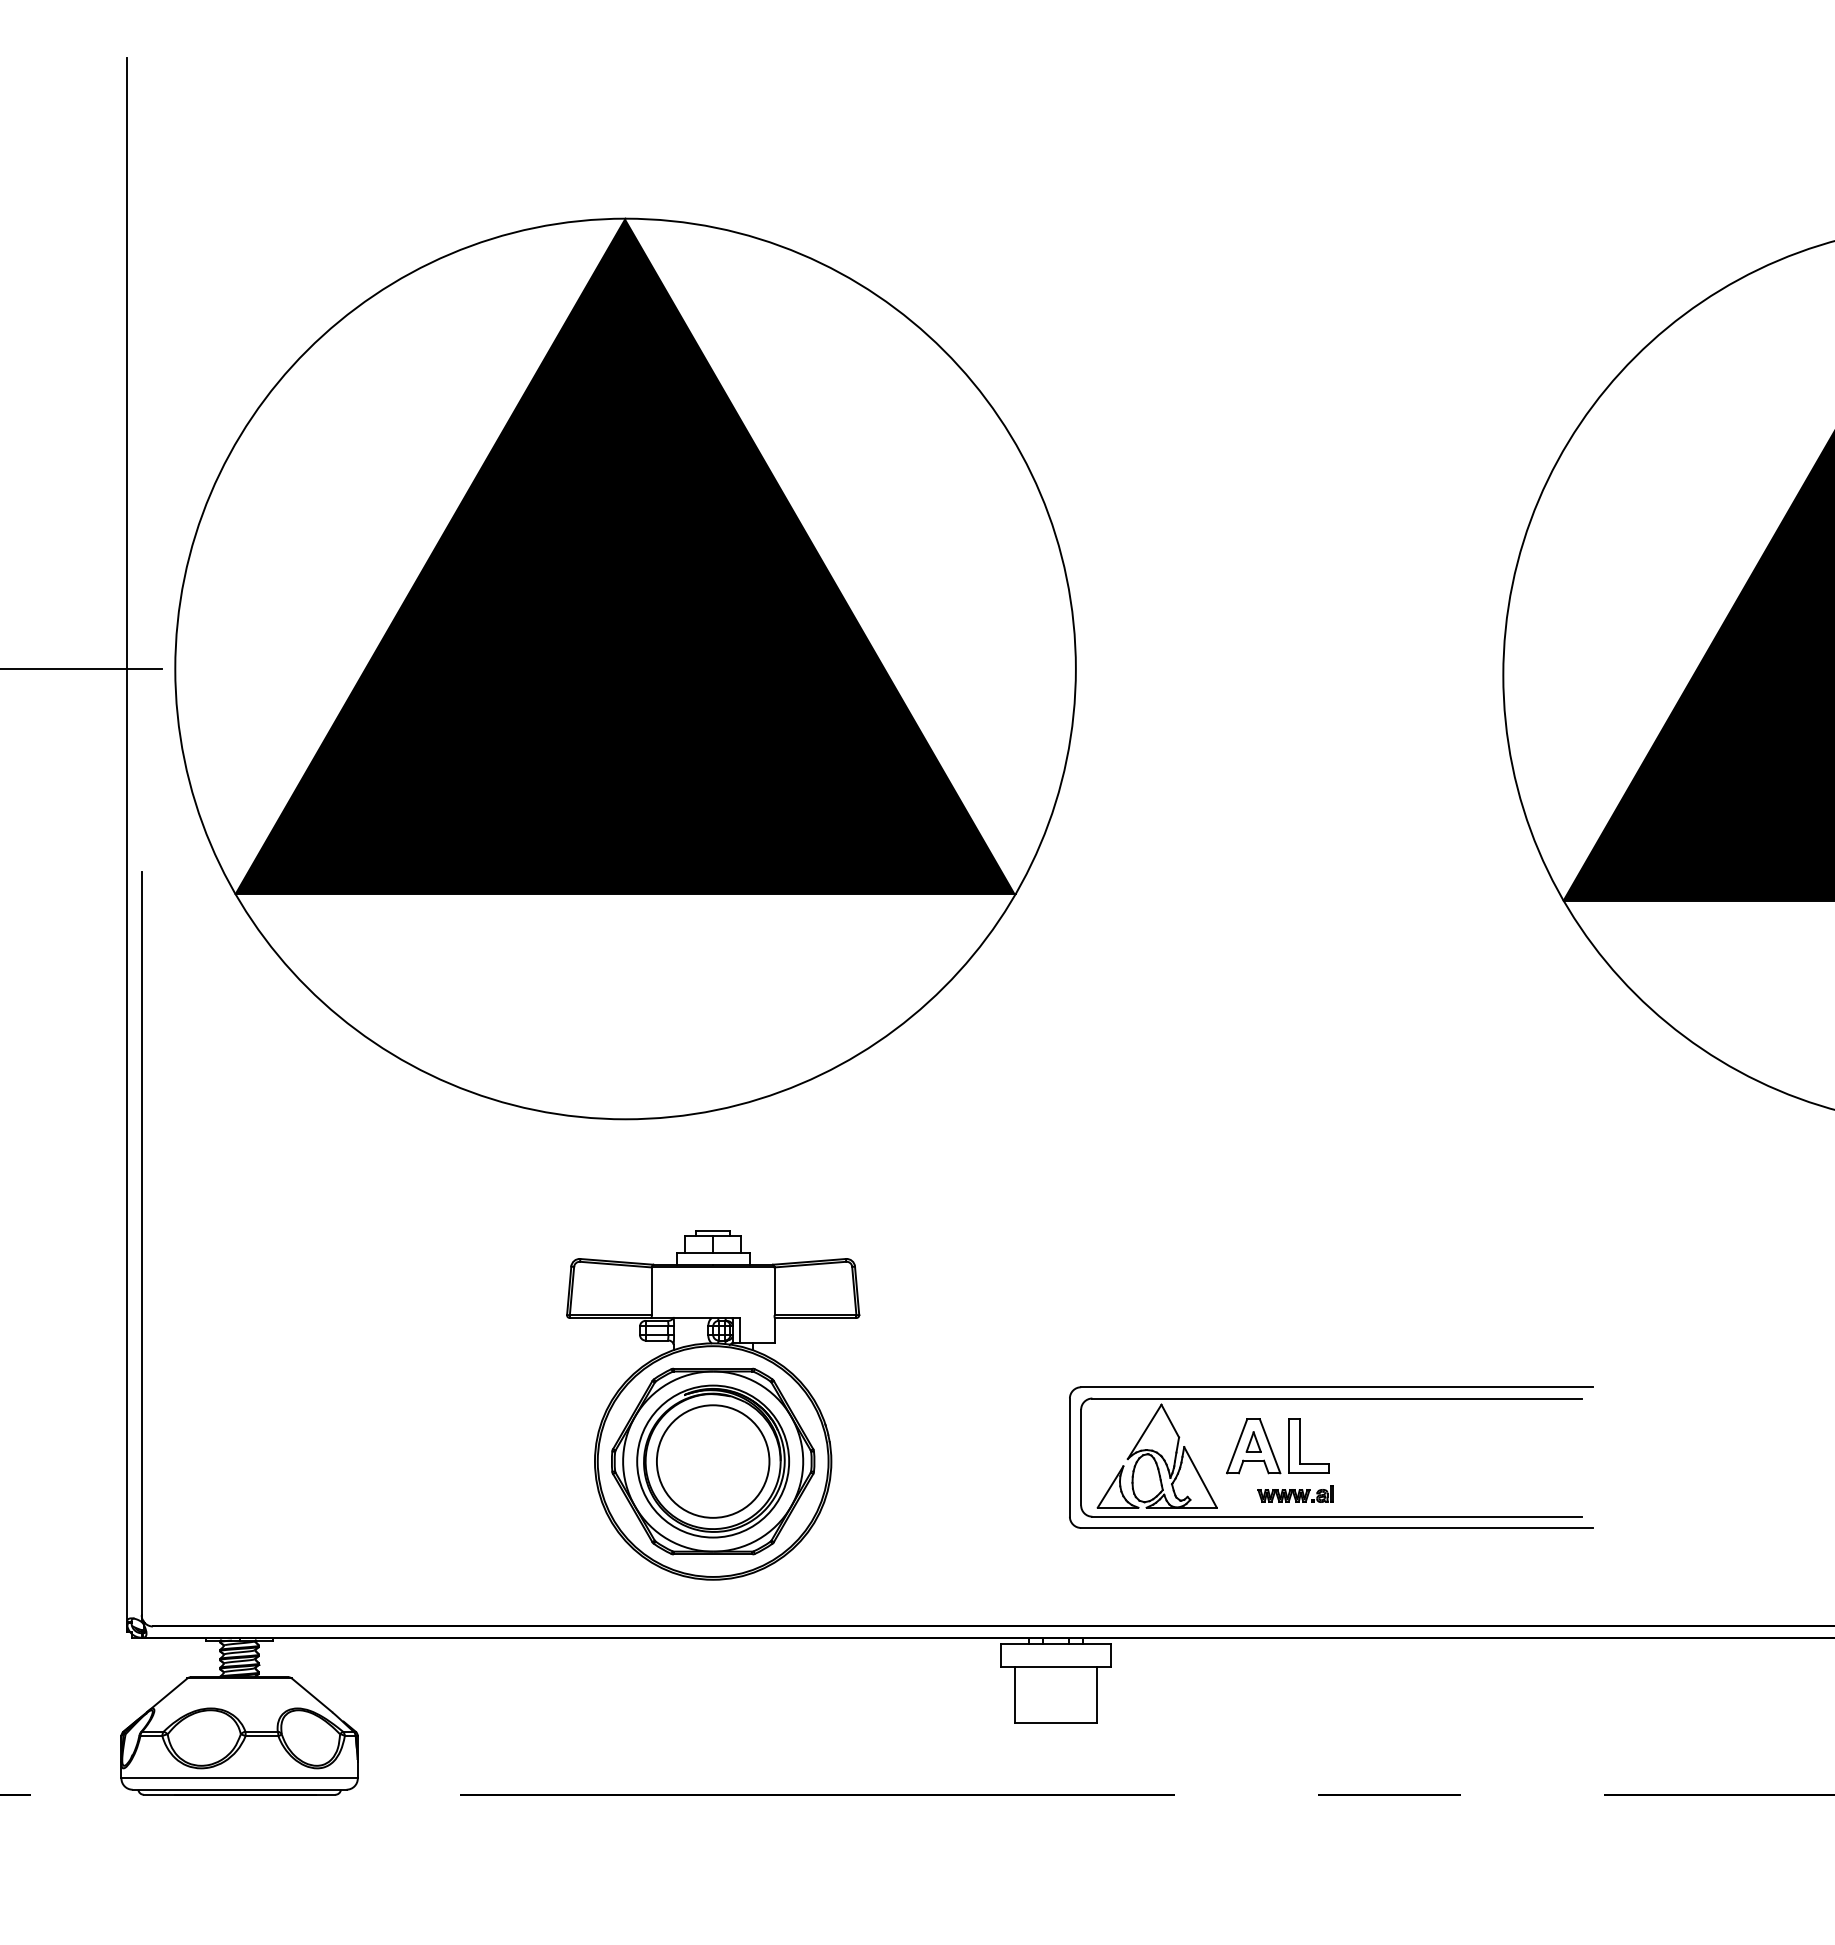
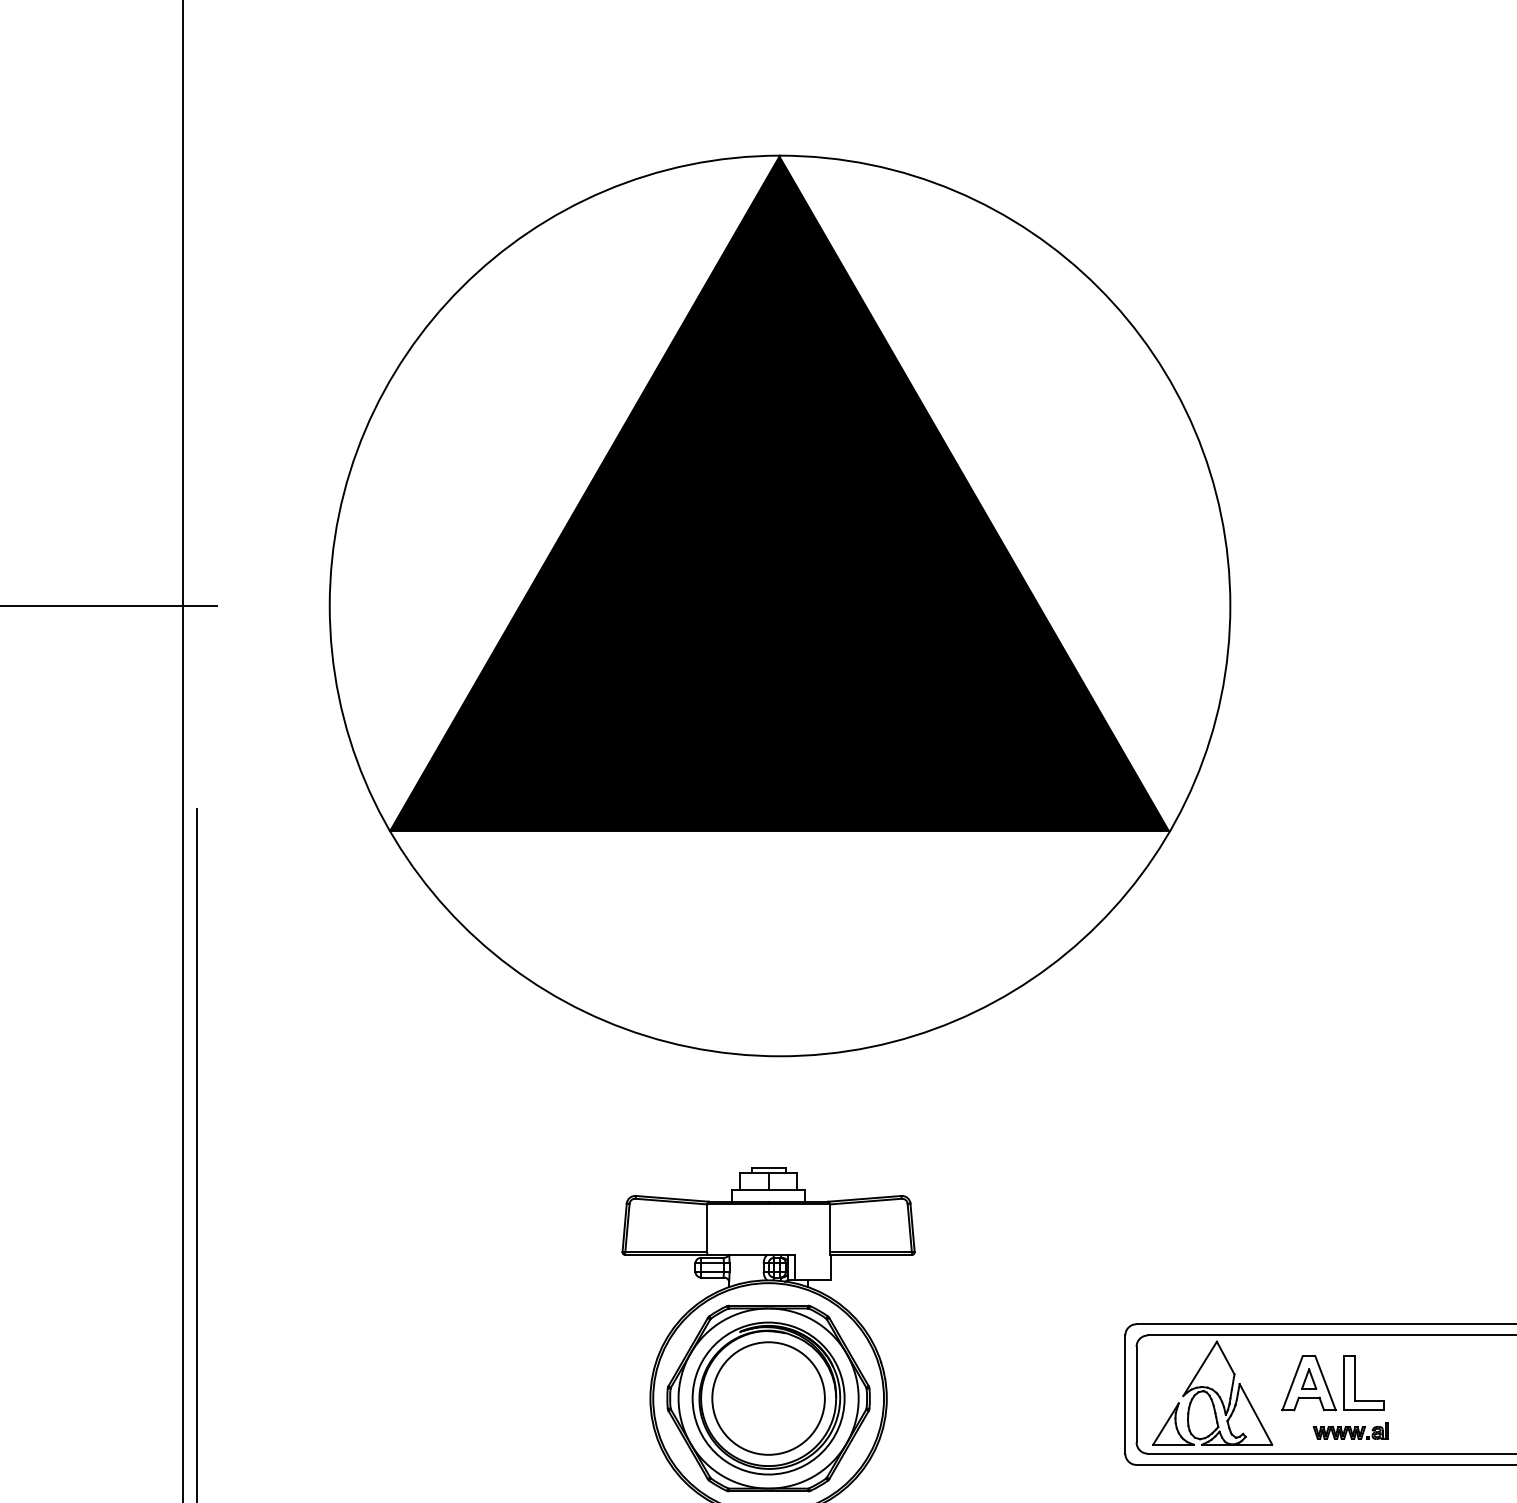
part: (625, 668) -> (779, 605), moved

